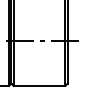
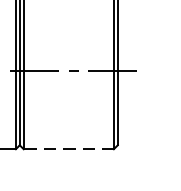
line: (39, 85) -> (68, 148), solid -> dashed

